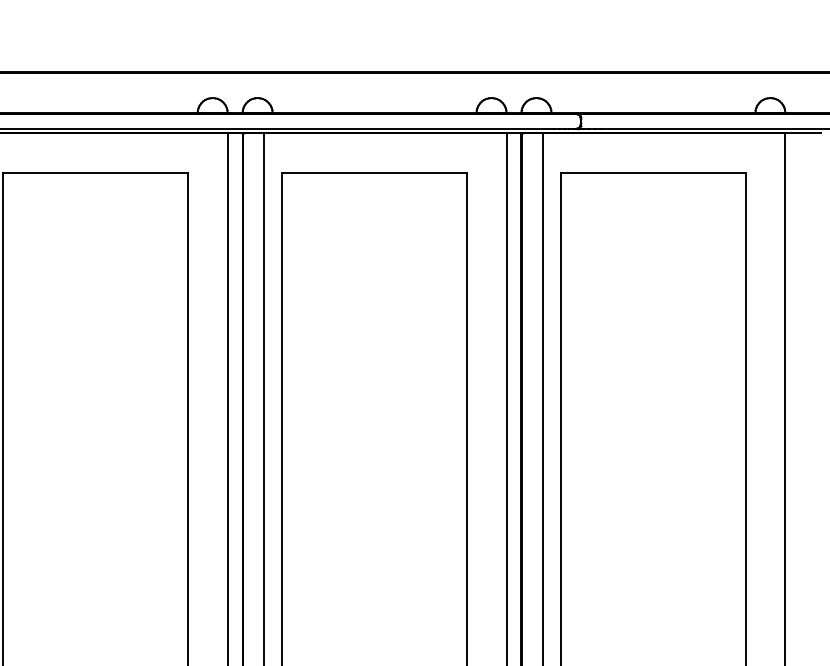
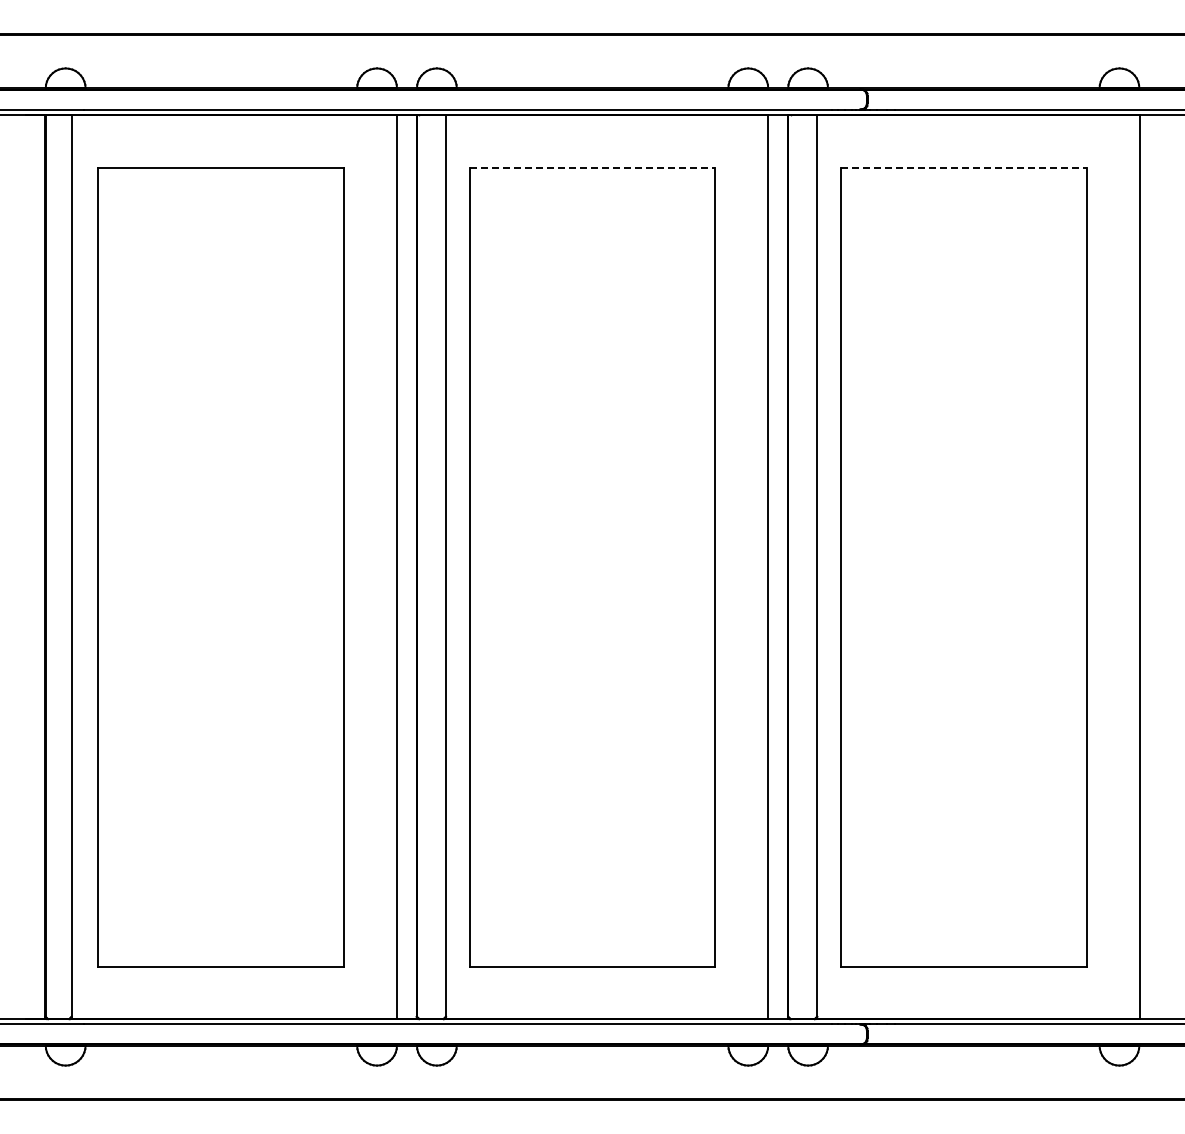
line: (374, 172) -> (592, 167), solid -> dashed
line: (653, 172) -> (963, 167), solid -> dashed

